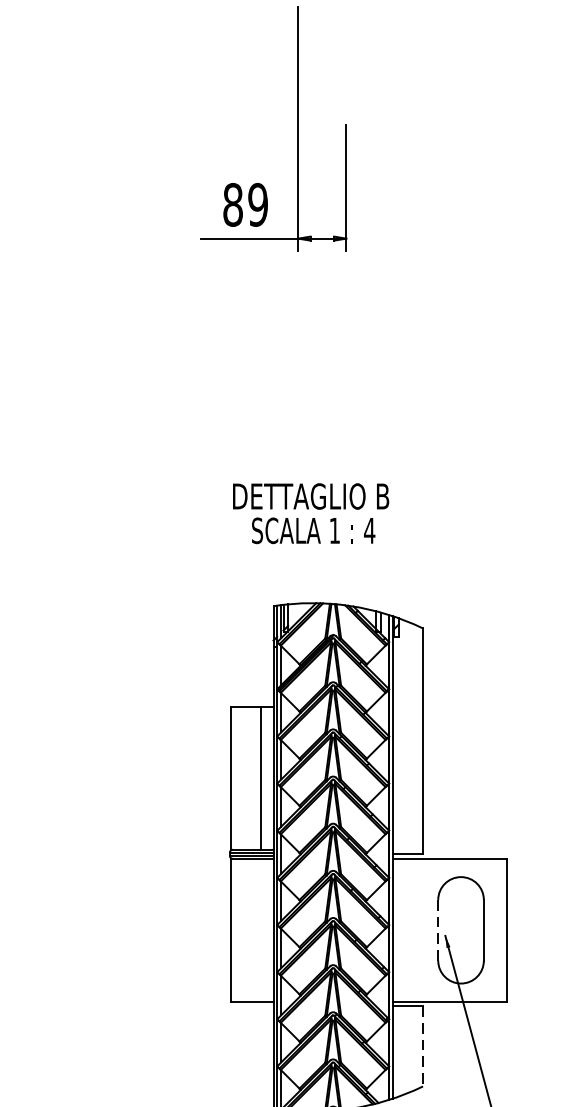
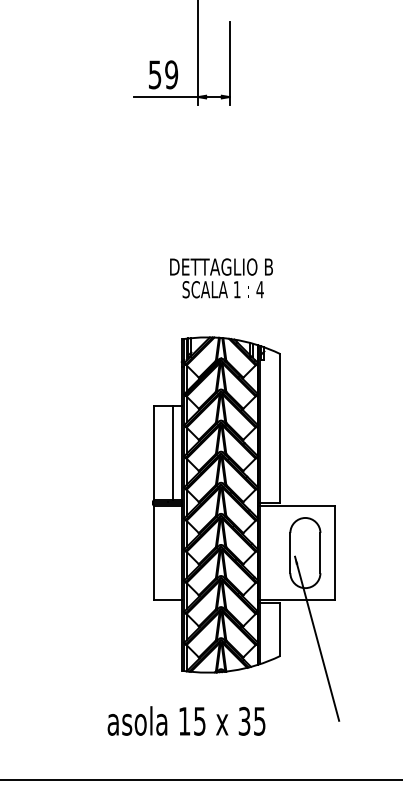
text: (232, 204) -> (154, 74), 89 -> 59
text: (311, 513) -> (221, 278), moved
line: (438, 930) -> (290, 553), dashed -> solid
line: (423, 1047) -> (280, 630), dashed -> solid

